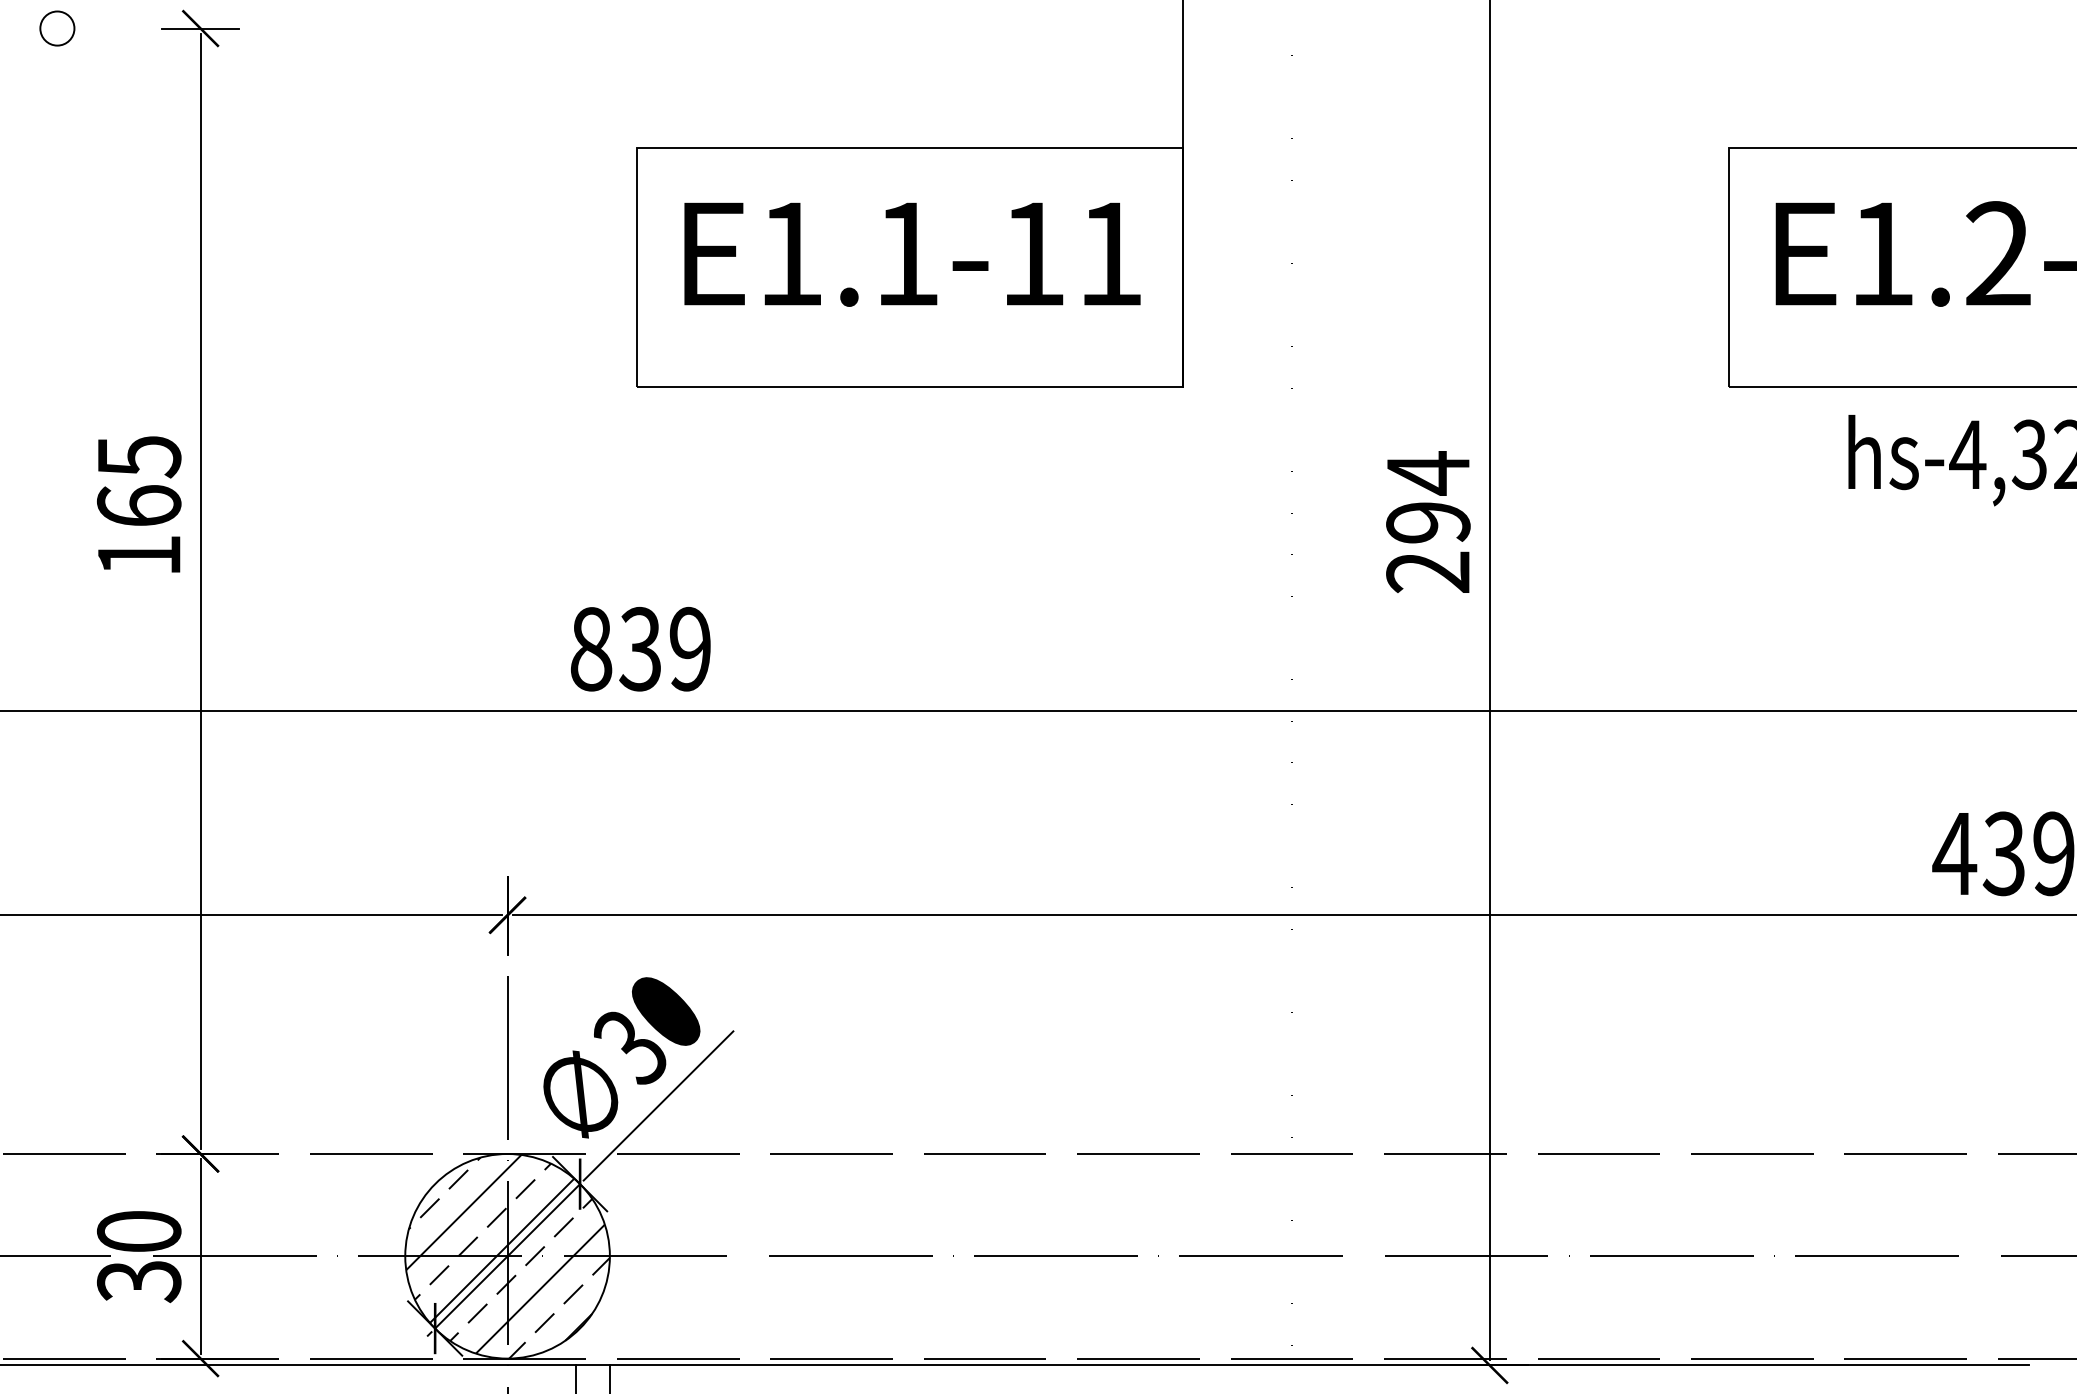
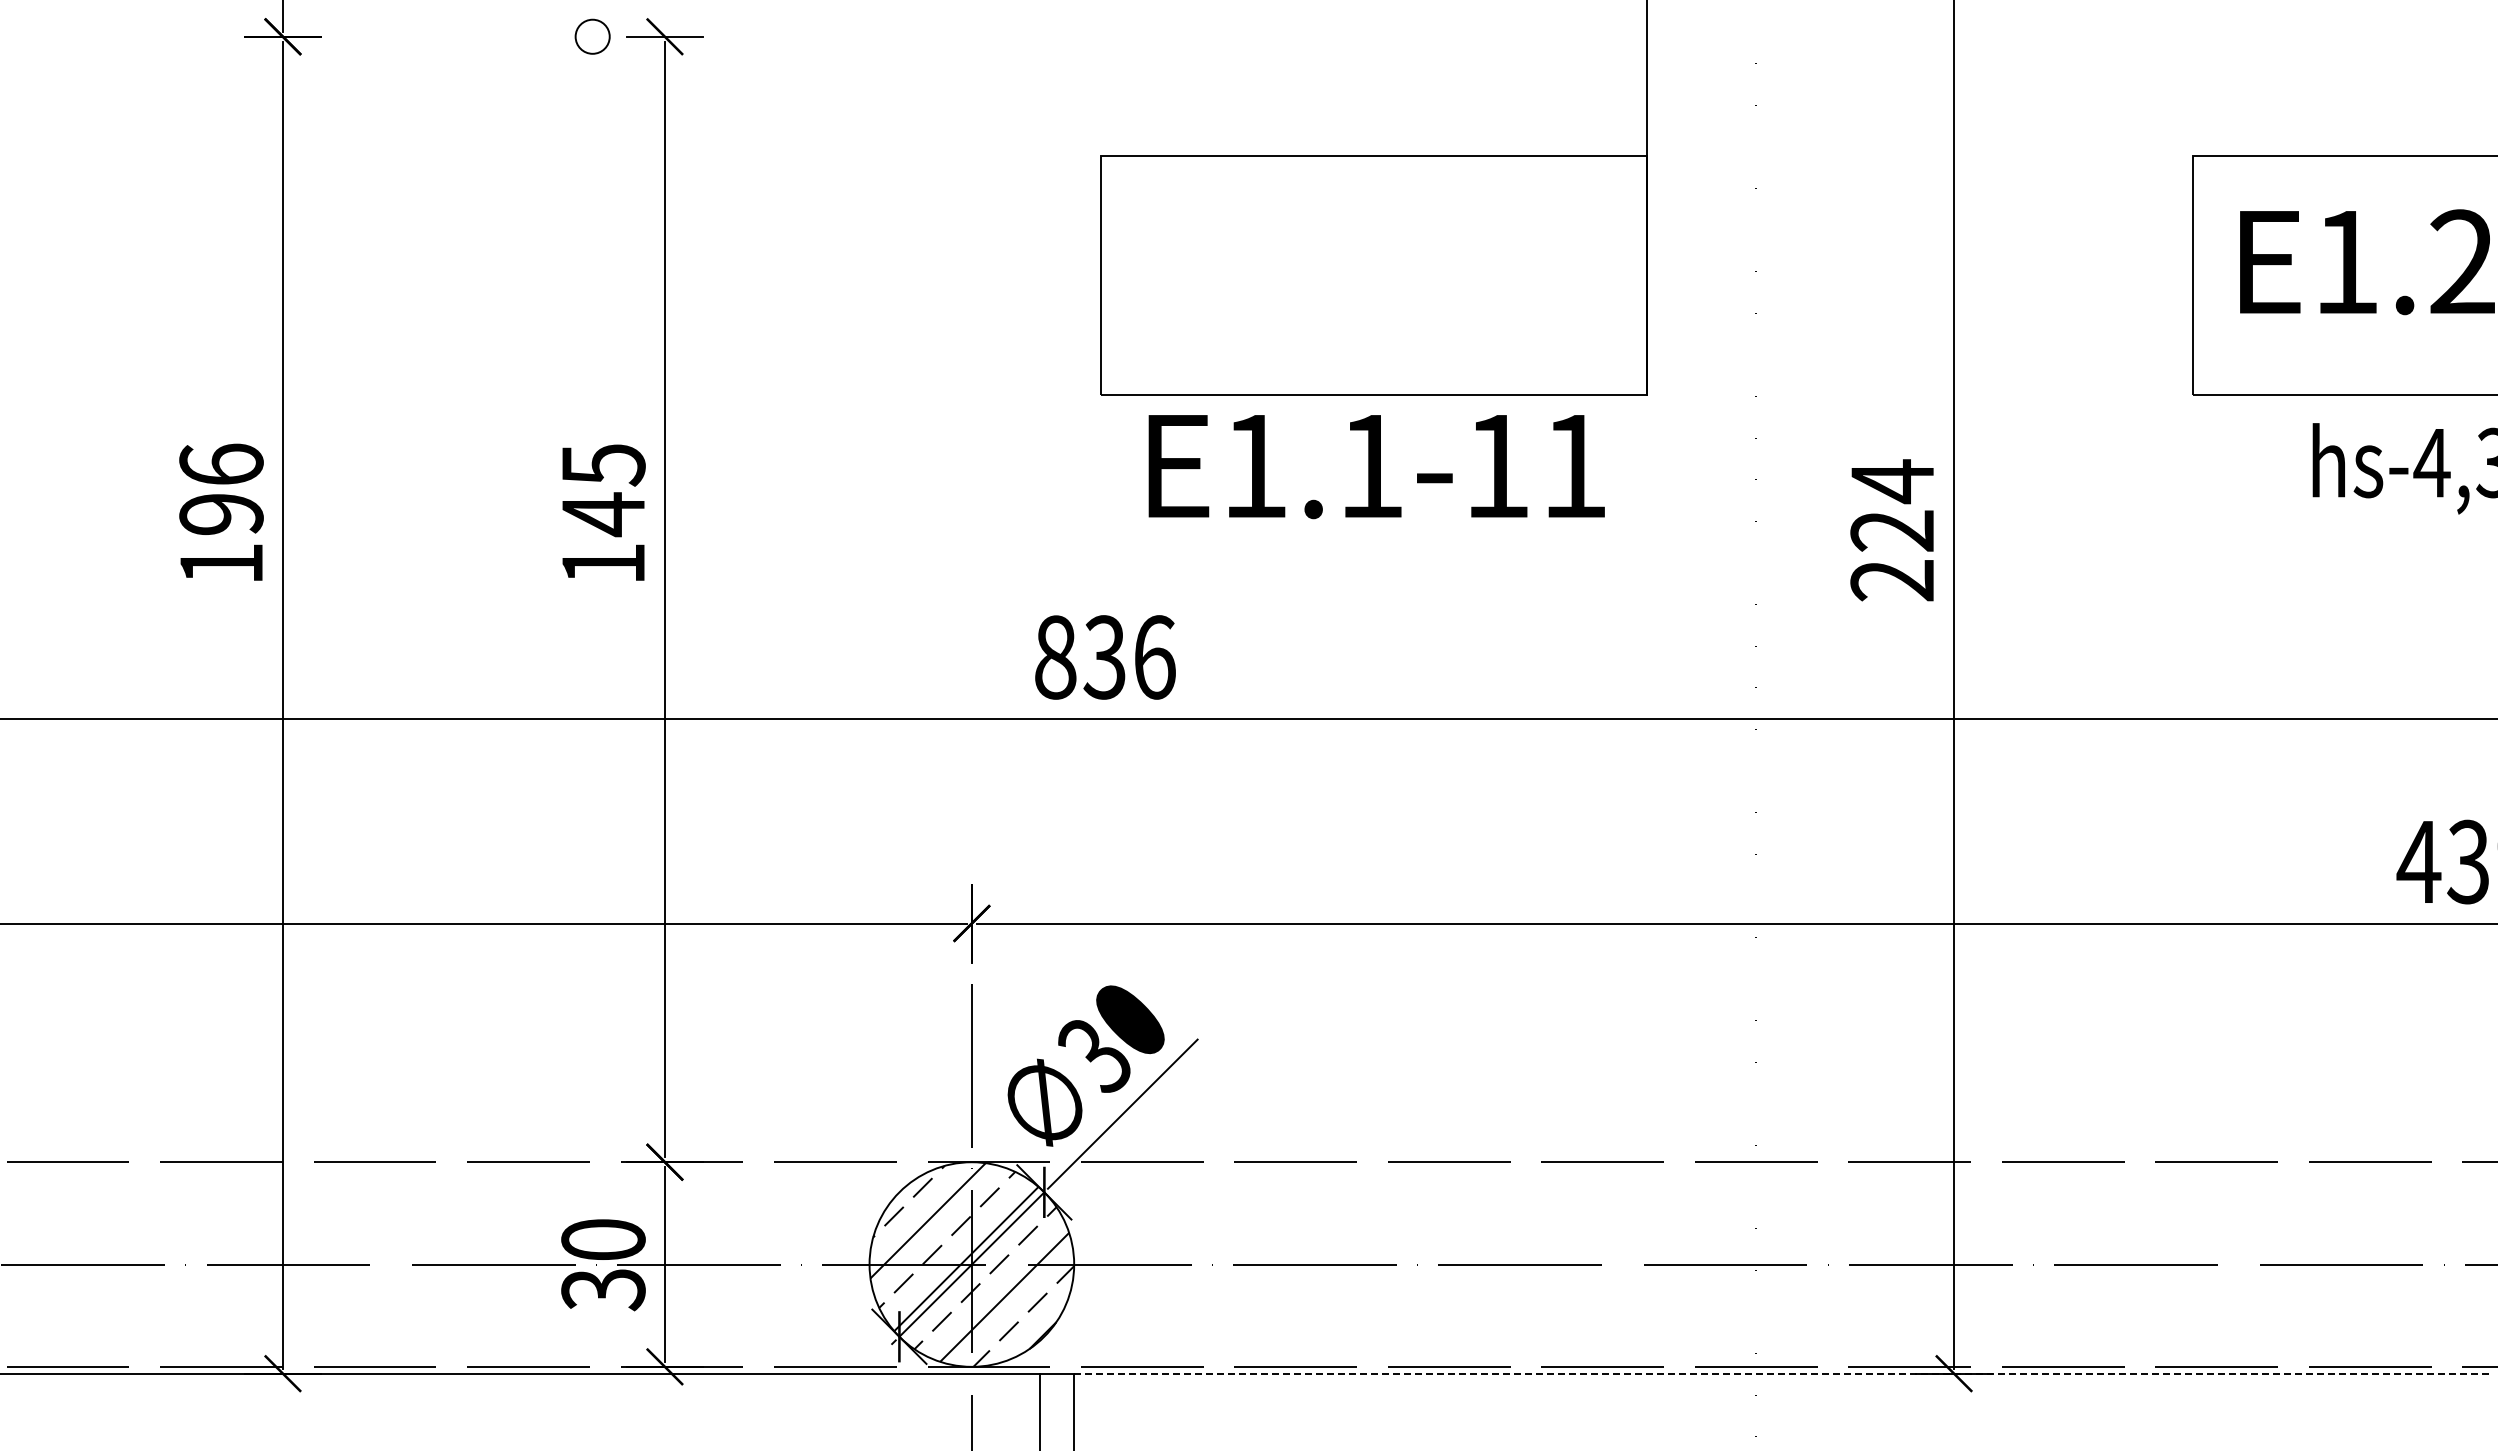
circle: (57, 28) -> (592, 36), moved
text: (912, 255) -> (1376, 467), moved
text: (139, 506) -> (603, 514), 165 -> 145
text: (1428, 522) -> (1892, 530), 294 -> 224
text: (690, 649) -> (1154, 657), 839 -> 836
line: (1320, 1365) -> (1784, 1373), solid -> dashed

